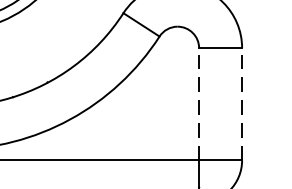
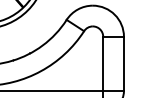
line: (199, 103) -> (103, 63), dashed -> solid
line: (241, 103) -> (123, 63), dashed -> solid

